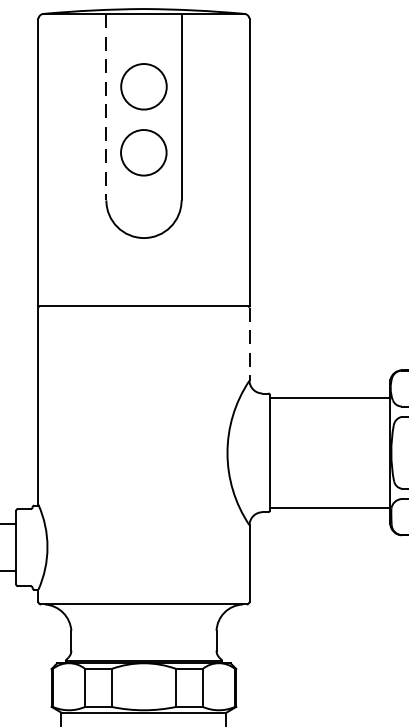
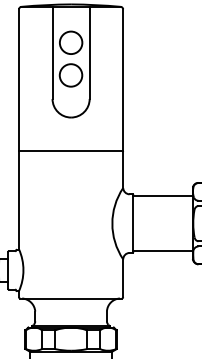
line: (106, 108) -> (52, 53), dashed -> solid
line: (250, 345) -> (123, 170), dashed -> solid

